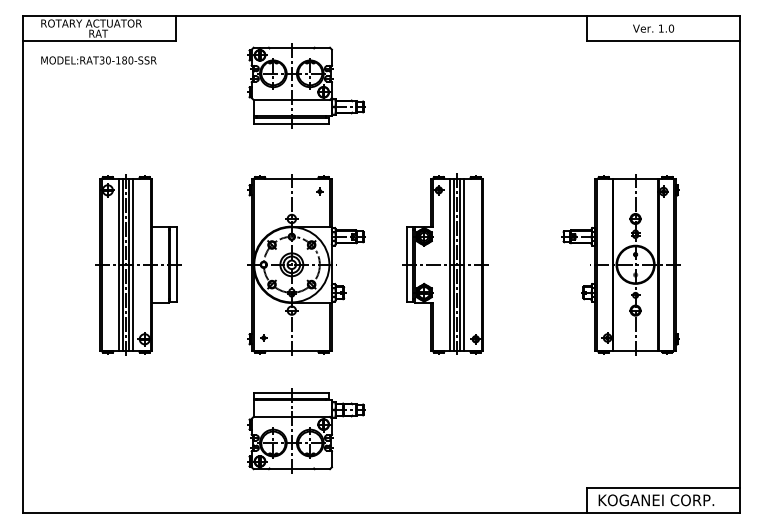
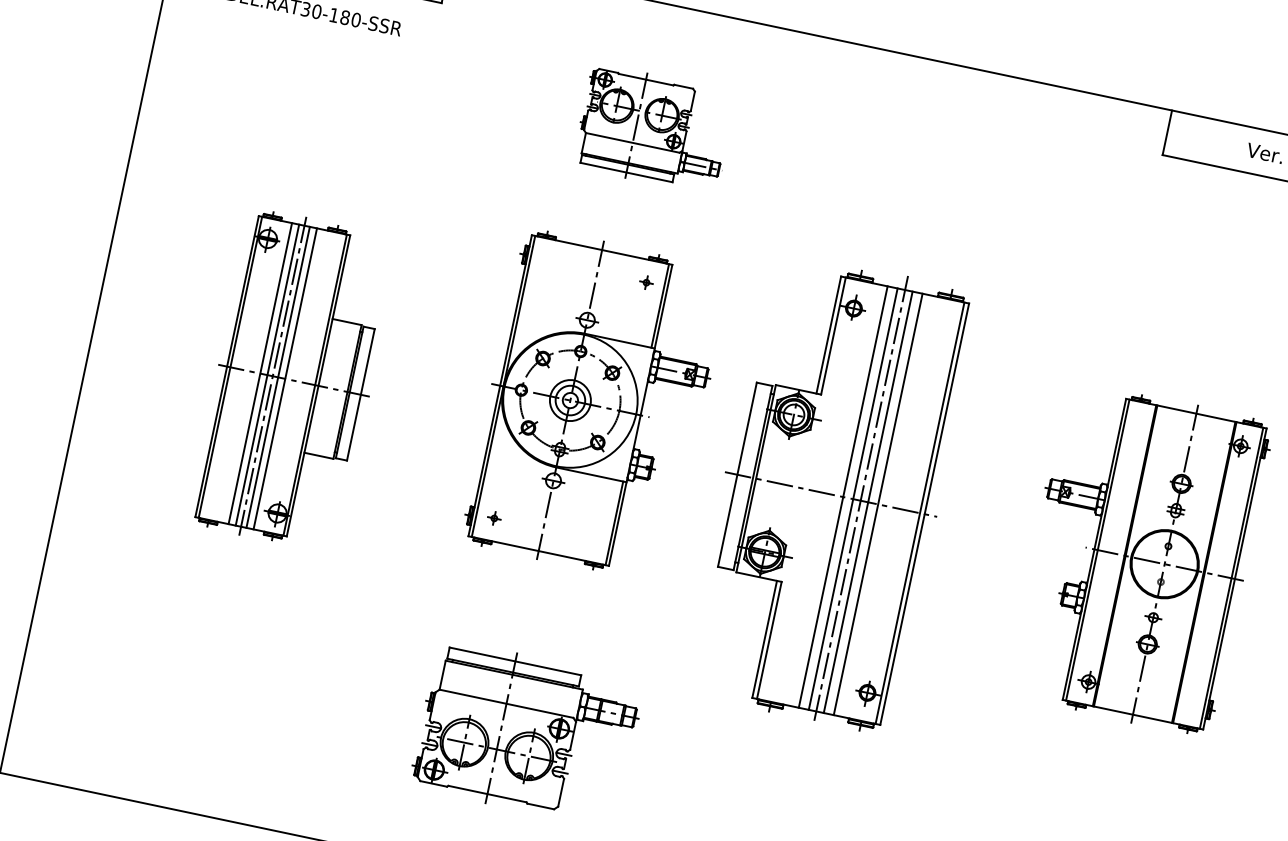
part: (306, 85) -> (654, 128), size x0.7
part: (445, 263) -> (832, 491), size x1.4
part: (306, 264) -> (596, 405), moved

